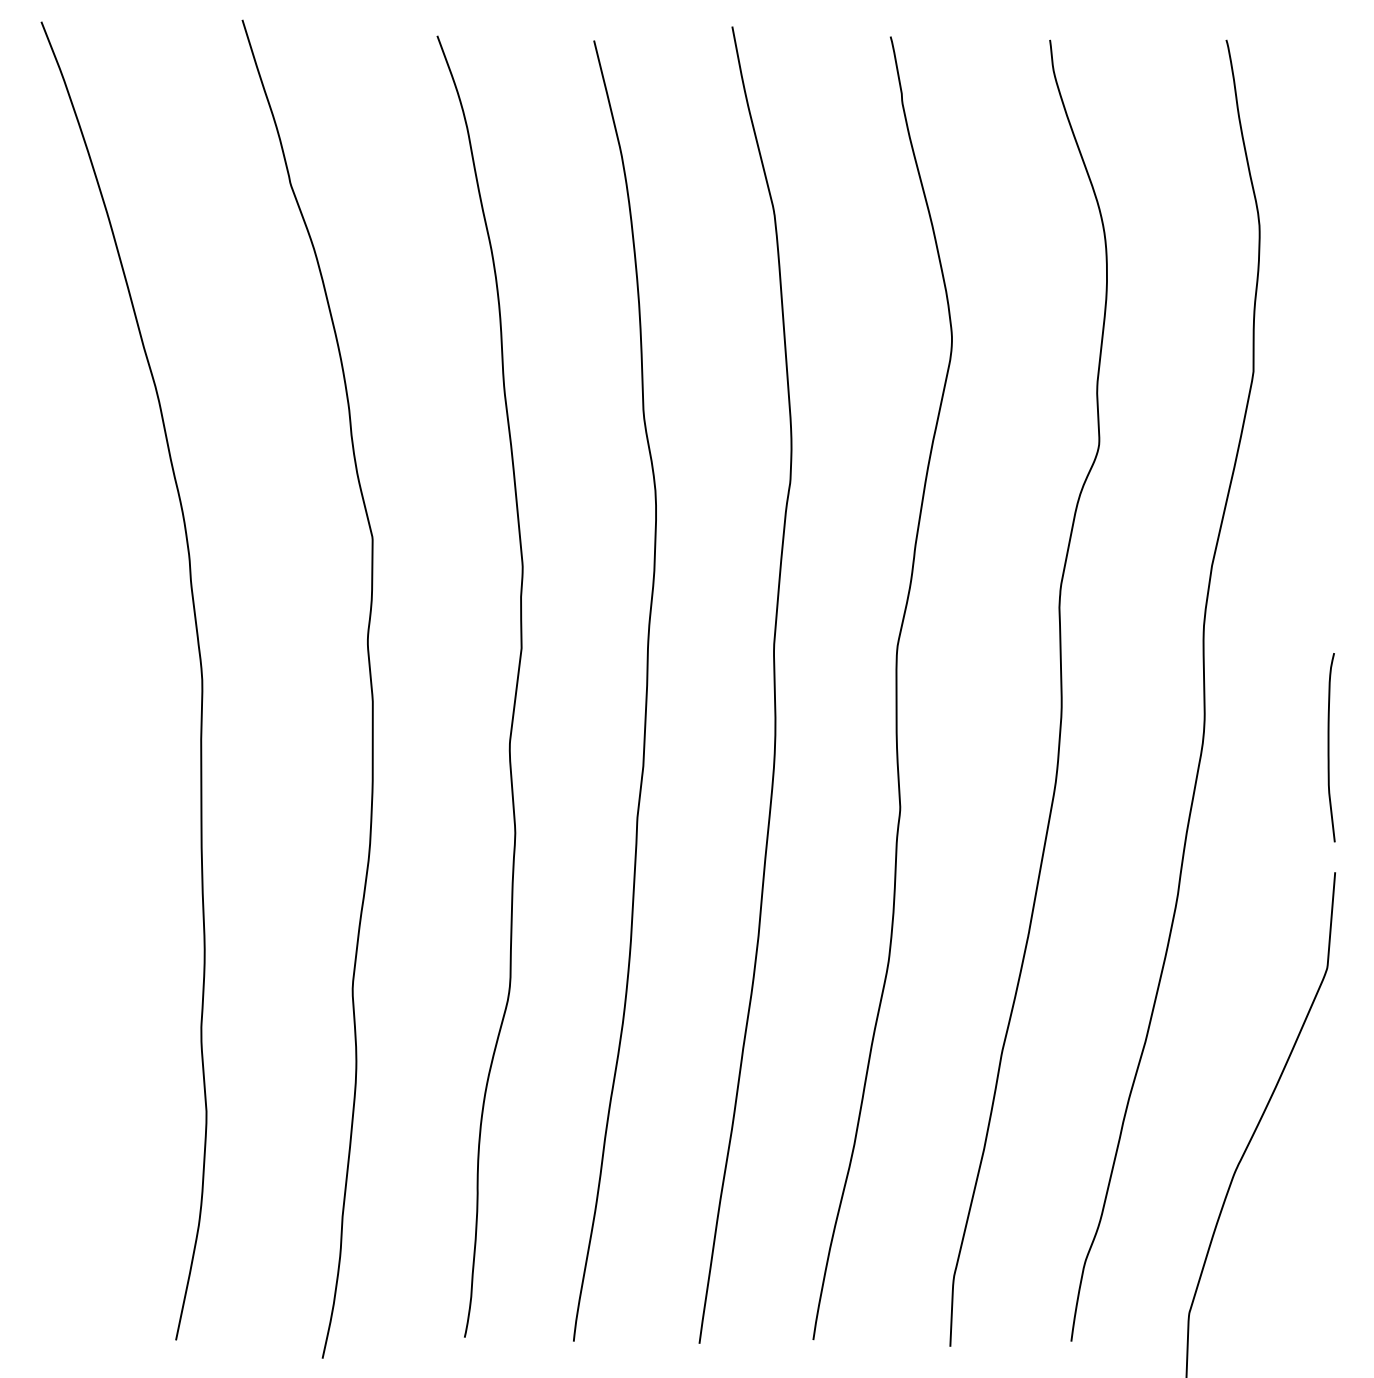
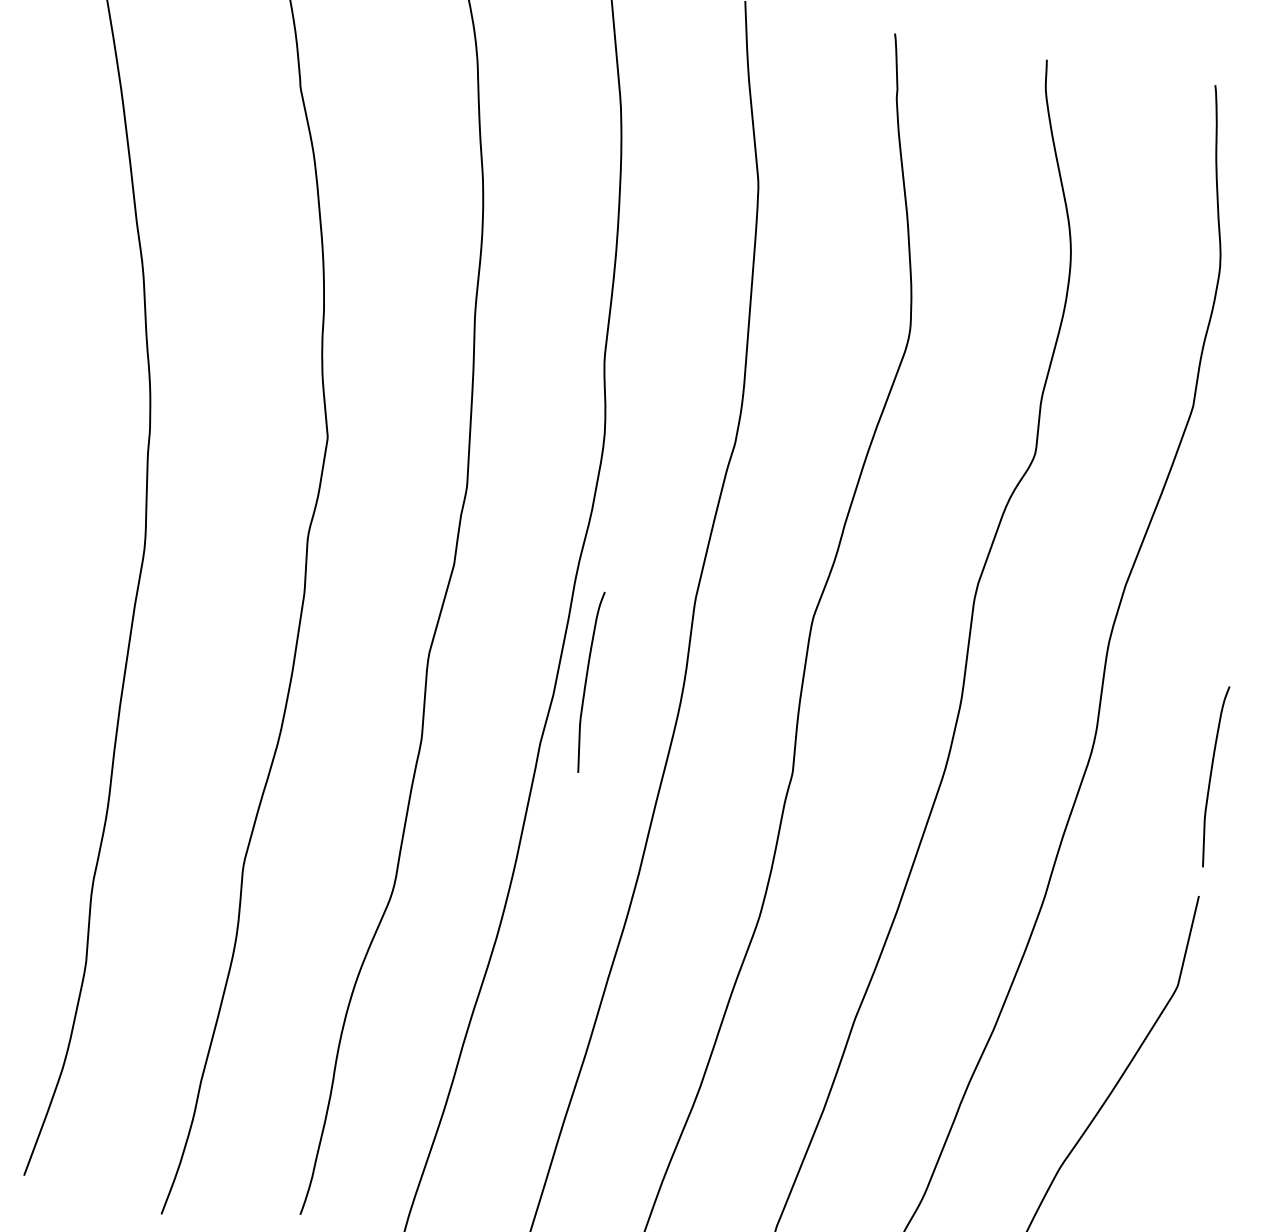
curve: (675, 747) -> (586, 681), added

